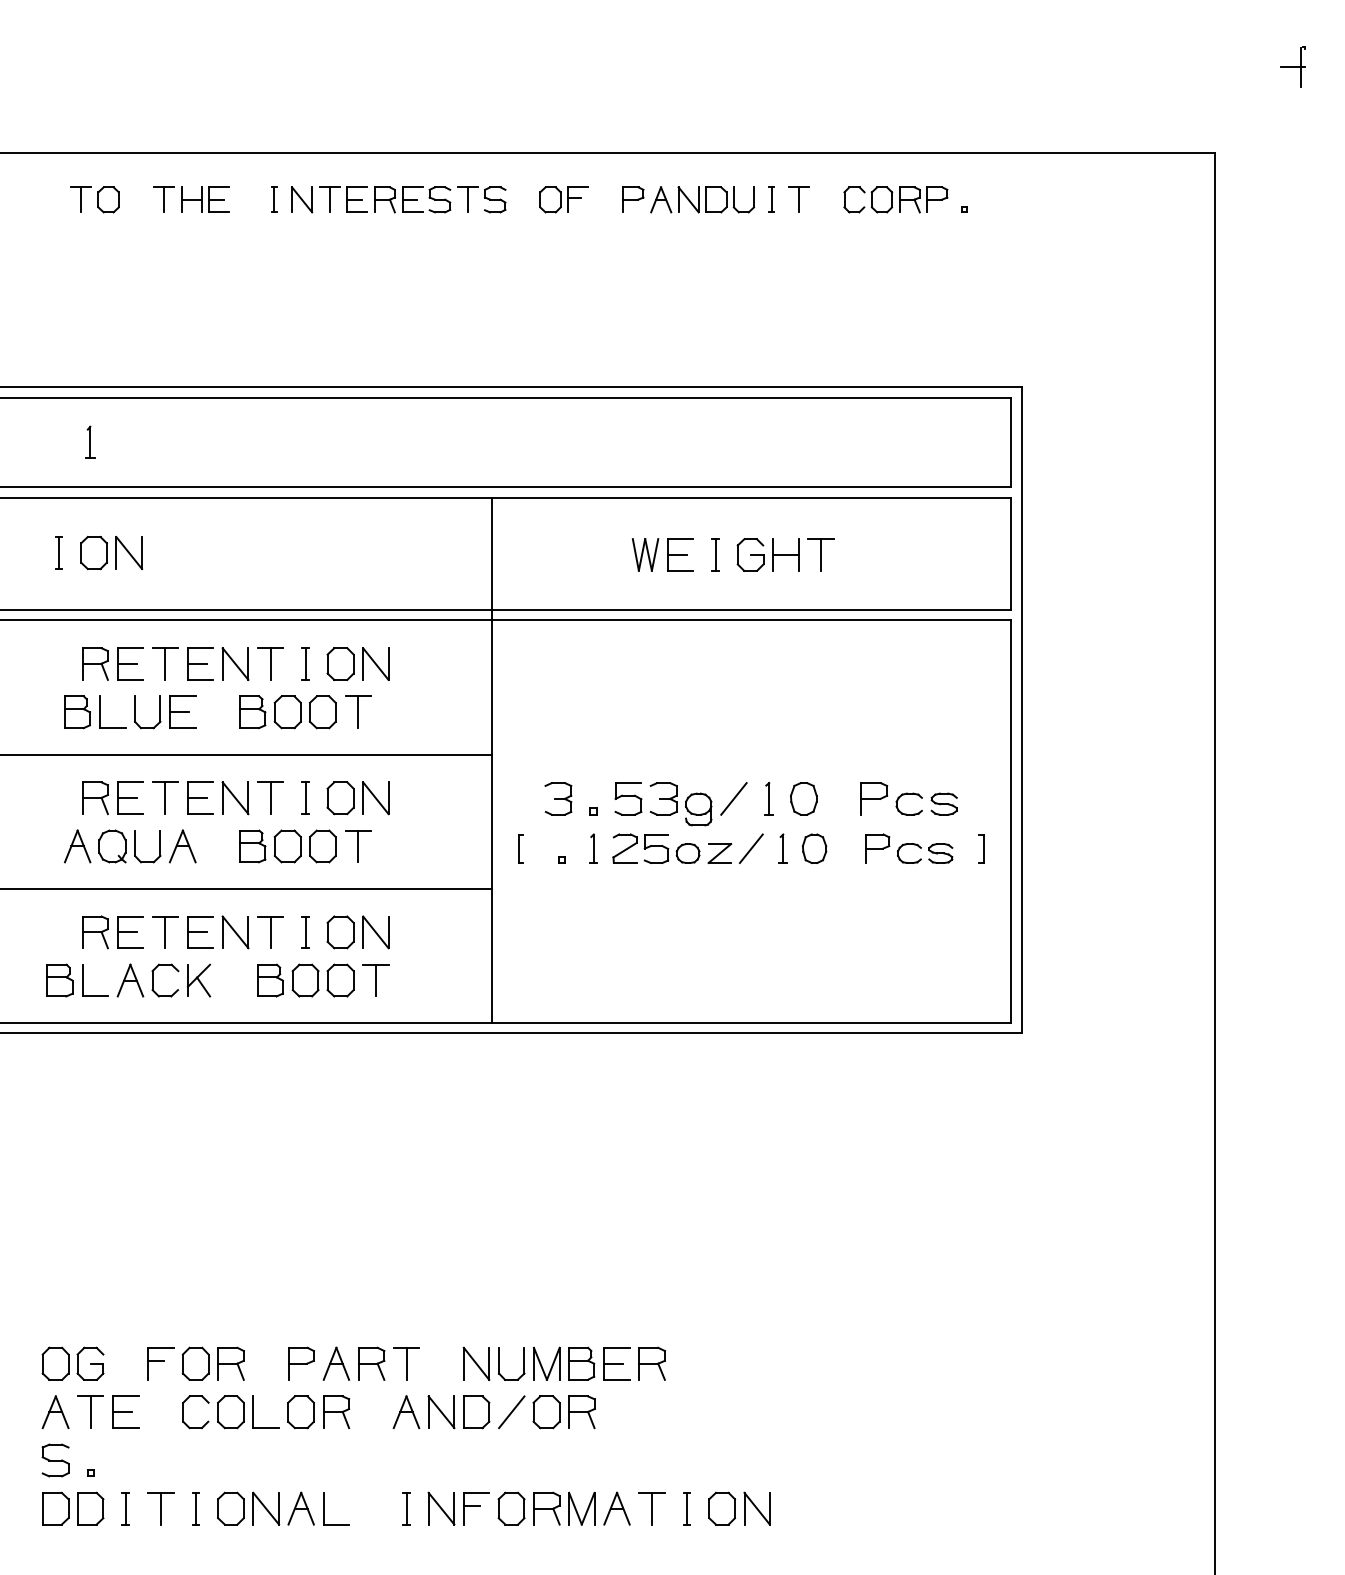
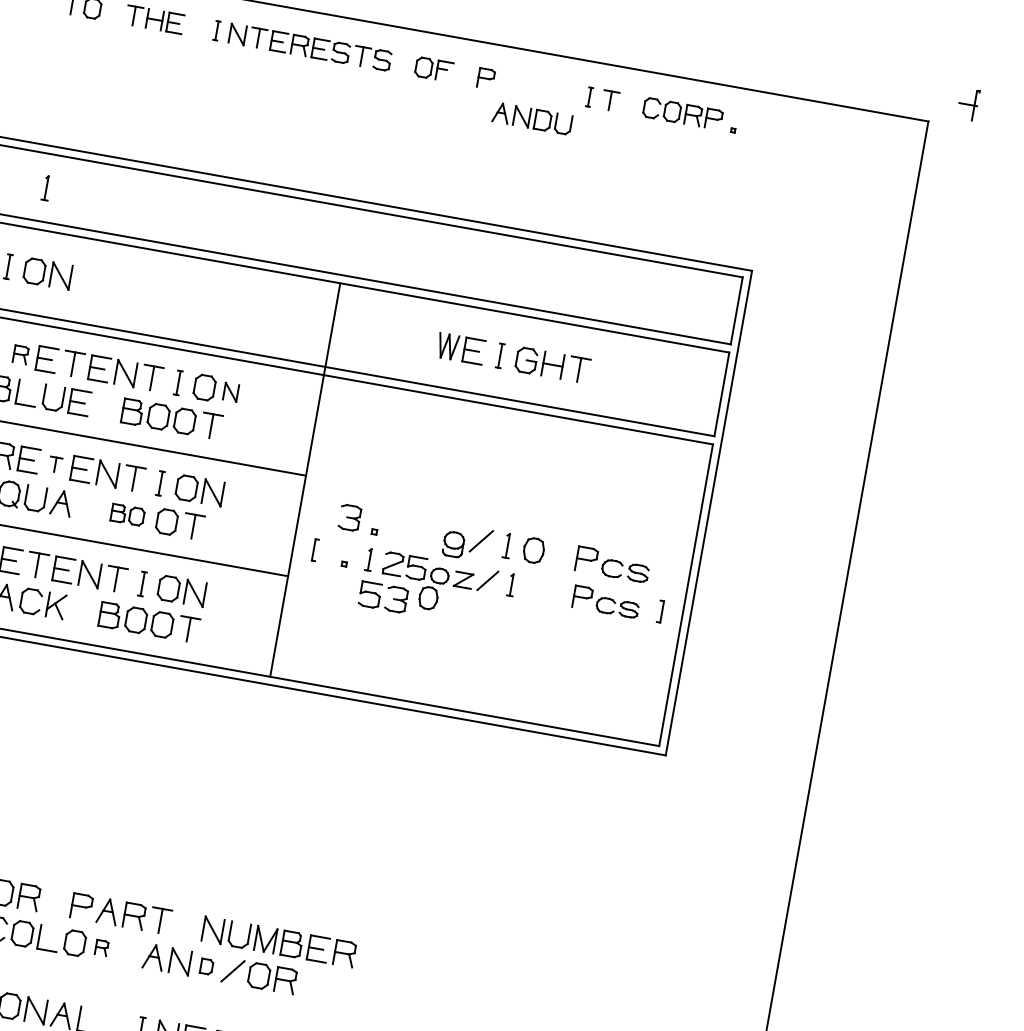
part: (1292, 66) -> (968, 104), moved
part: (702, 199) -> (532, 118), moved
part: (95, 663) -> (20, 354), size x0.7
part: (375, 663) -> (230, 391), size x0.7
part: (165, 797) -> (55, 464), size x0.6
part: (645, 798) -> (383, 596), moved
part: (270, 846) -> (127, 515), size x0.7
part: (814, 848) -> (428, 597), moved
part: (336, 1412) -> (101, 948), size x0.6
part: (476, 1412) -> (206, 966), size x0.6

